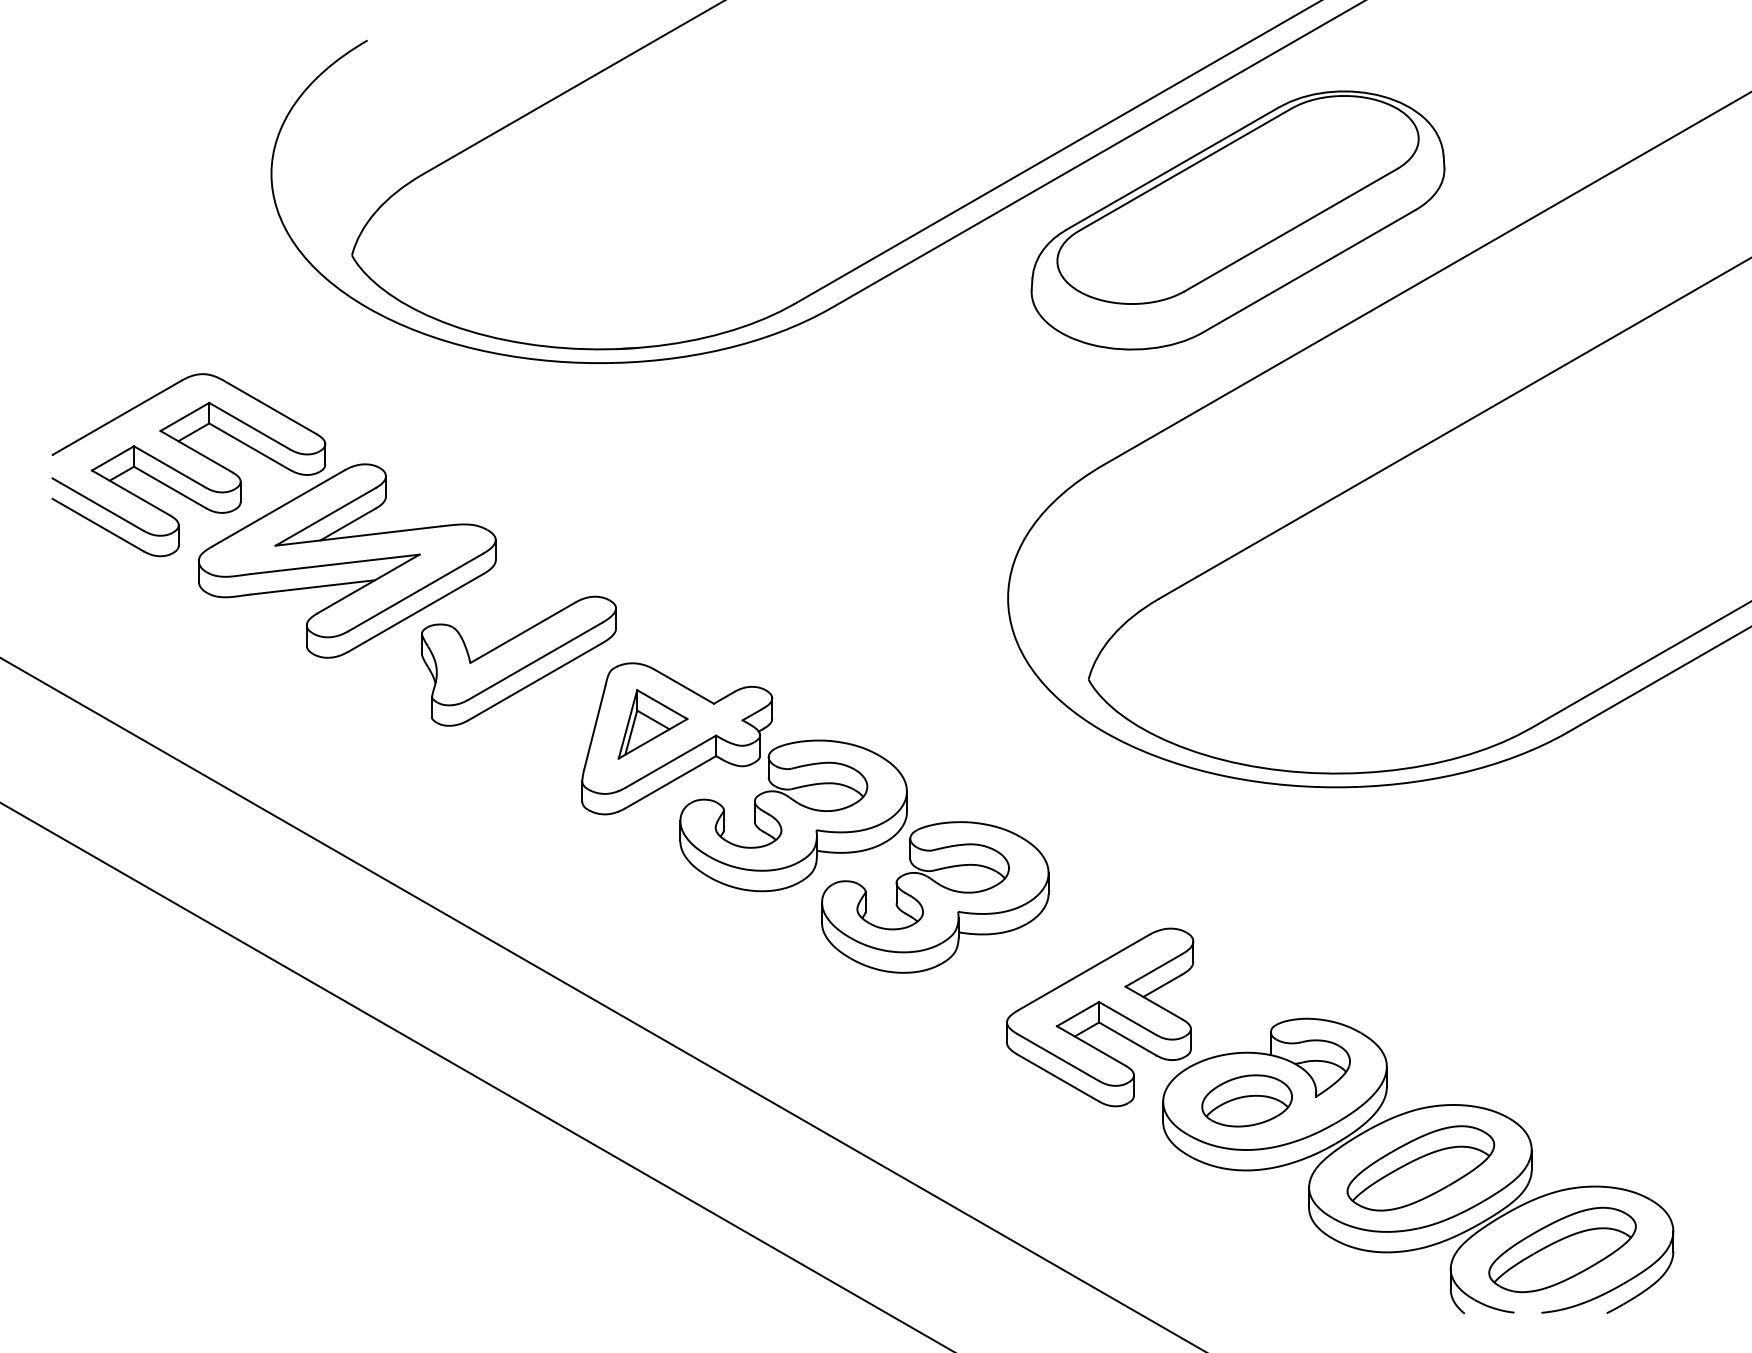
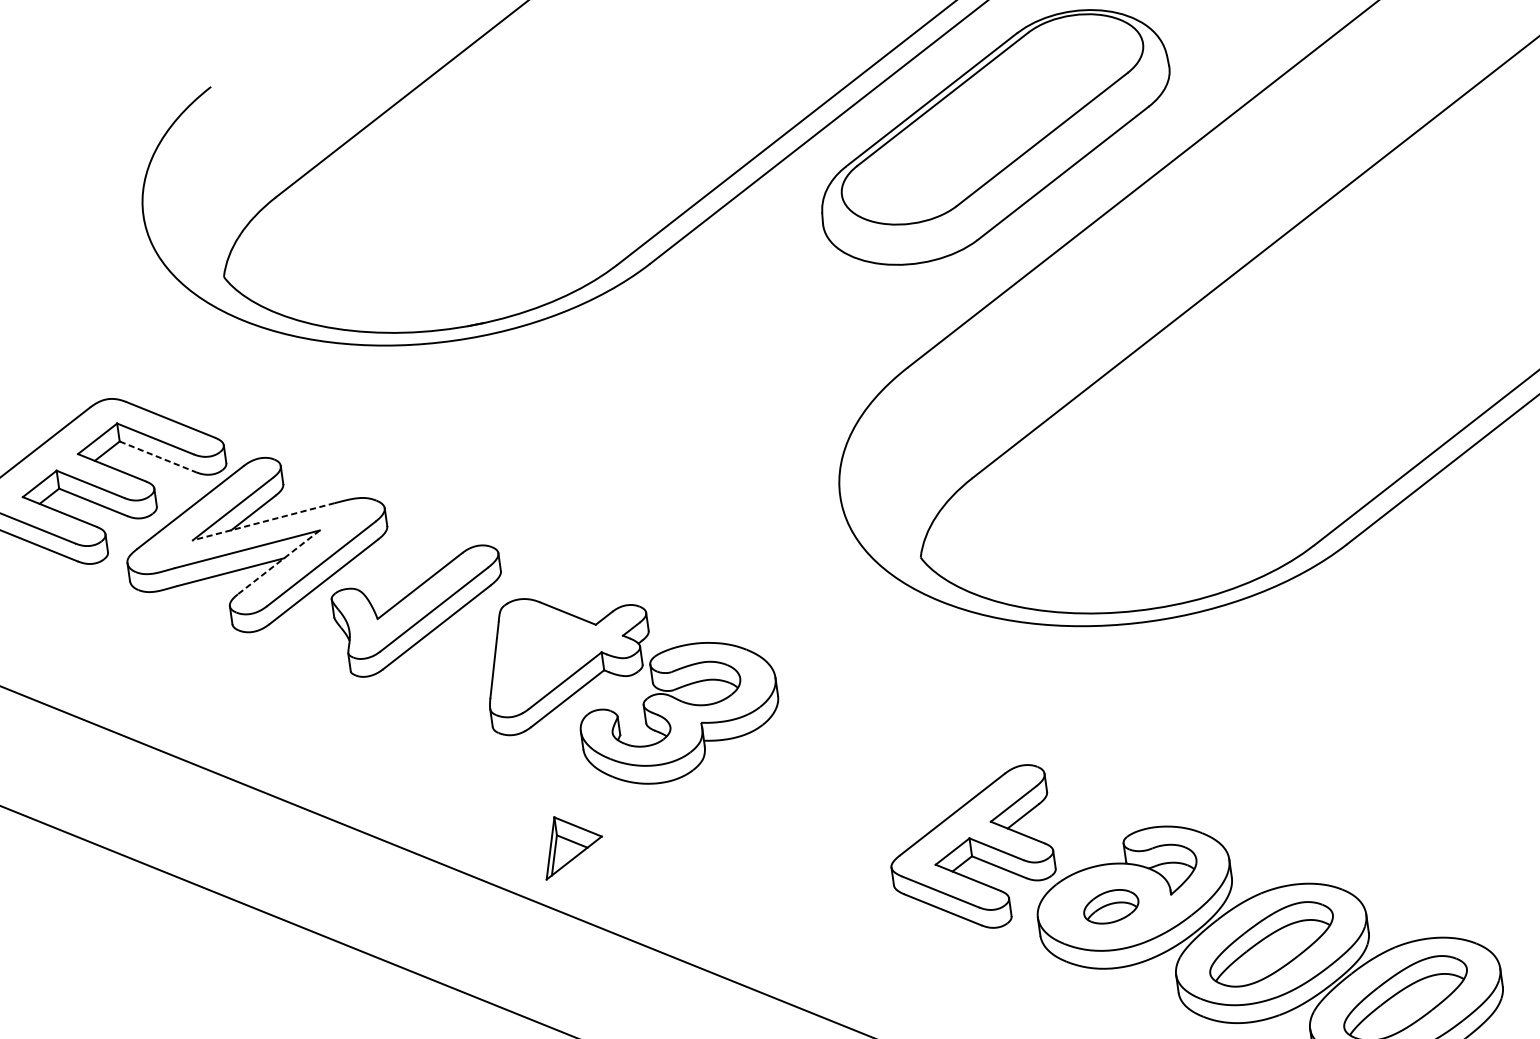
line: (249, 446) -> (157, 456), solid -> dashed
line: (358, 536) -> (264, 522), solid -> dashed
line: (368, 583) -> (278, 561), solid -> dashed
part: (652, 724) -> (572, 845), moved
part: (935, 897) -> (813, 767), removed
part: (1246, 1100) -> (1110, 906), size x0.7

